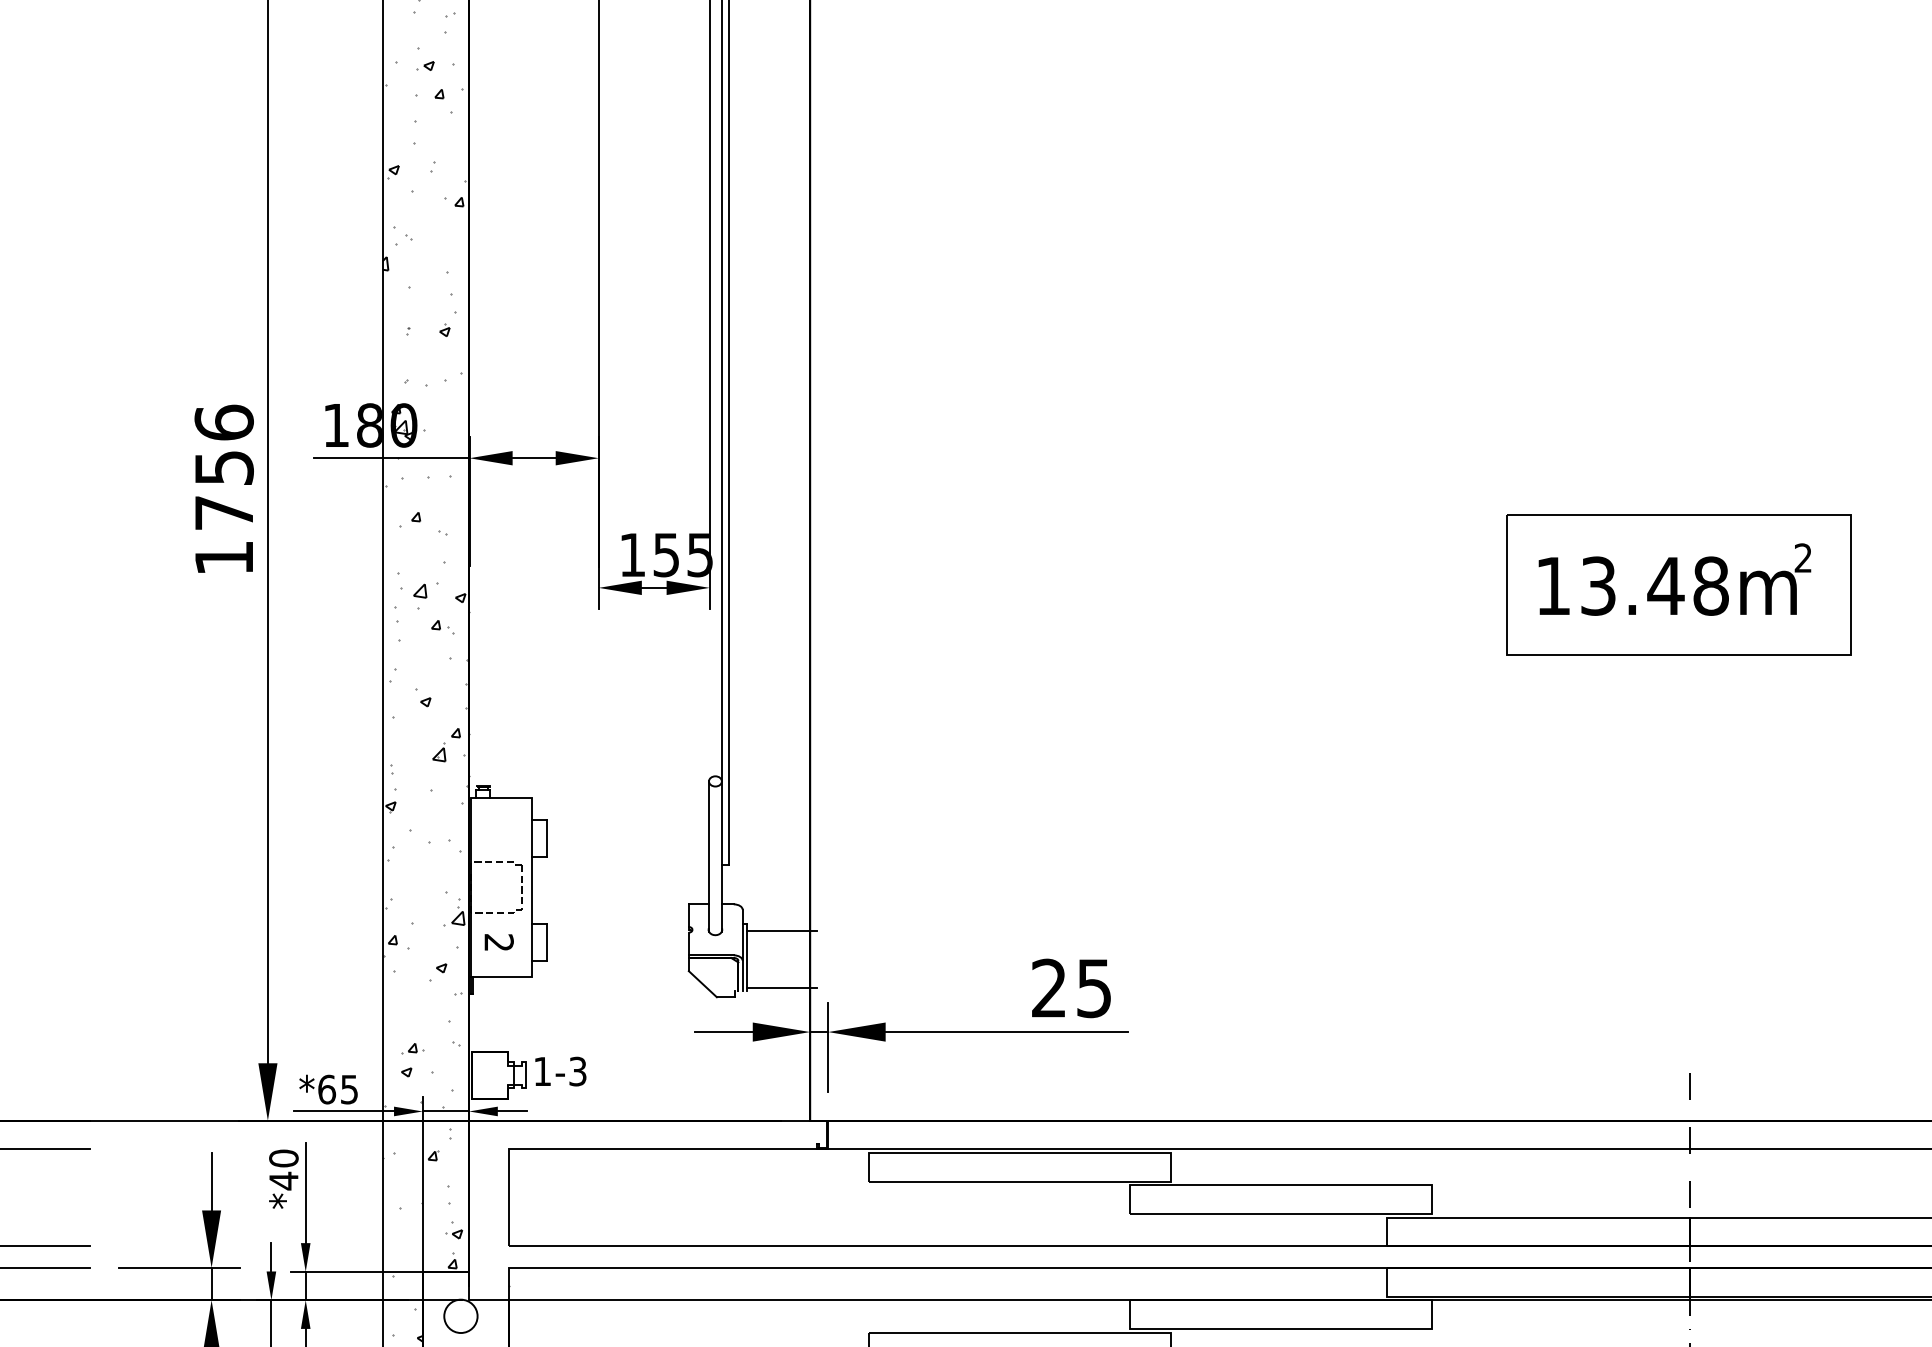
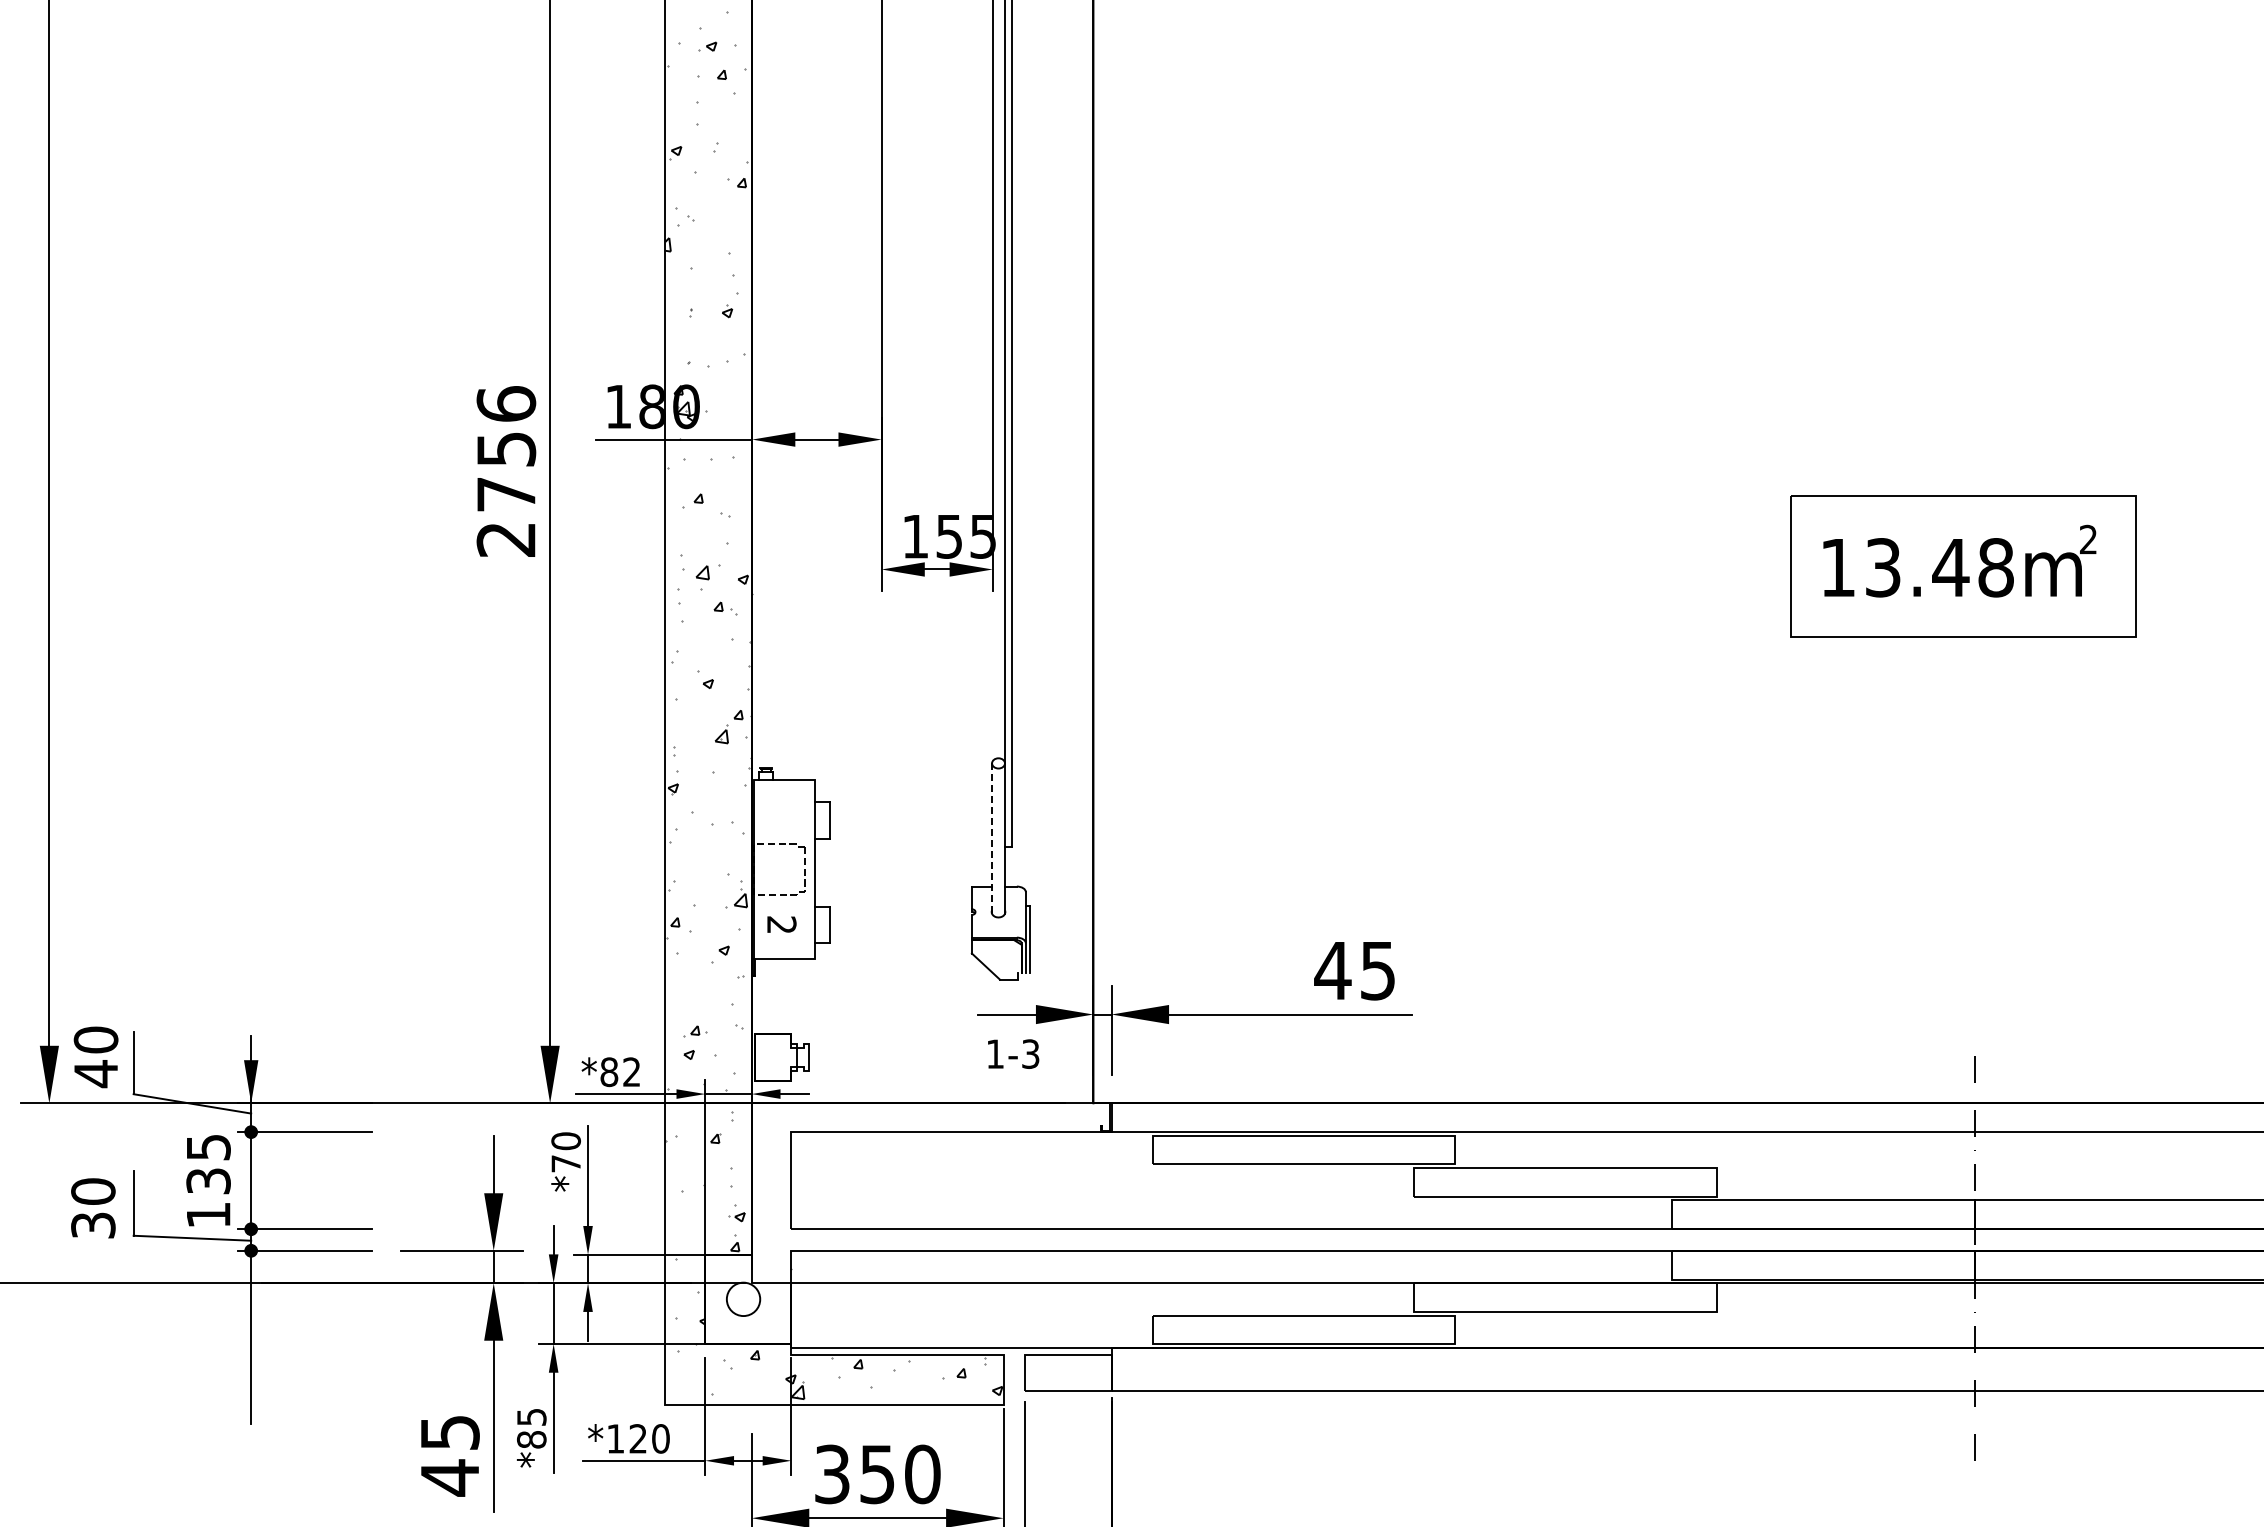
text: (223, 557) -> (505, 539), 1756 -> 2756
line: (709, 857) -> (992, 839), solid -> dashed
line: (782, 930) -> (1065, 912), removed
line: (782, 988) -> (1065, 970), removed
text: (1048, 988) -> (1332, 970), 25 -> 45
text: (560, 1070) -> (1013, 1053), moved
text: (338, 1089) -> (620, 1072), *65 -> *82
text: (283, 1180) -> (565, 1163), *40 -> *70

